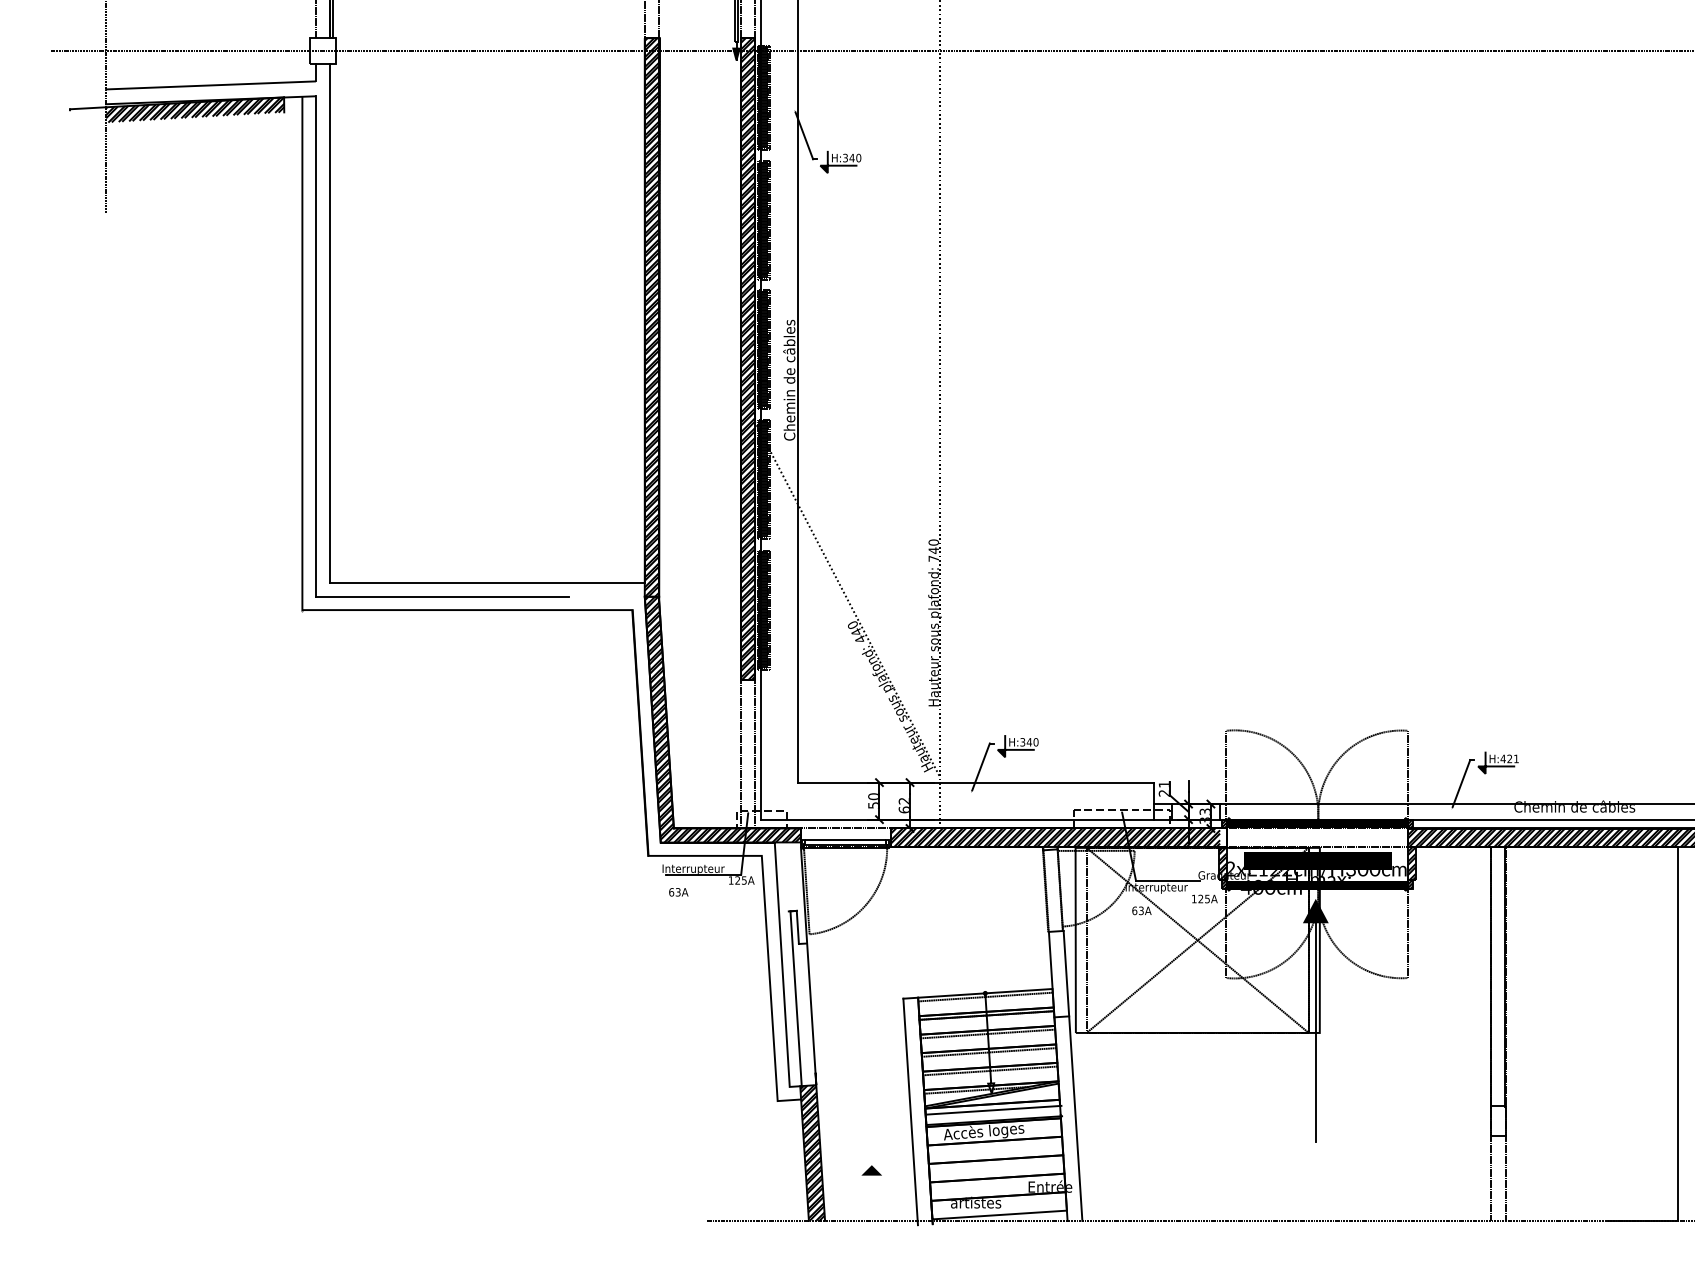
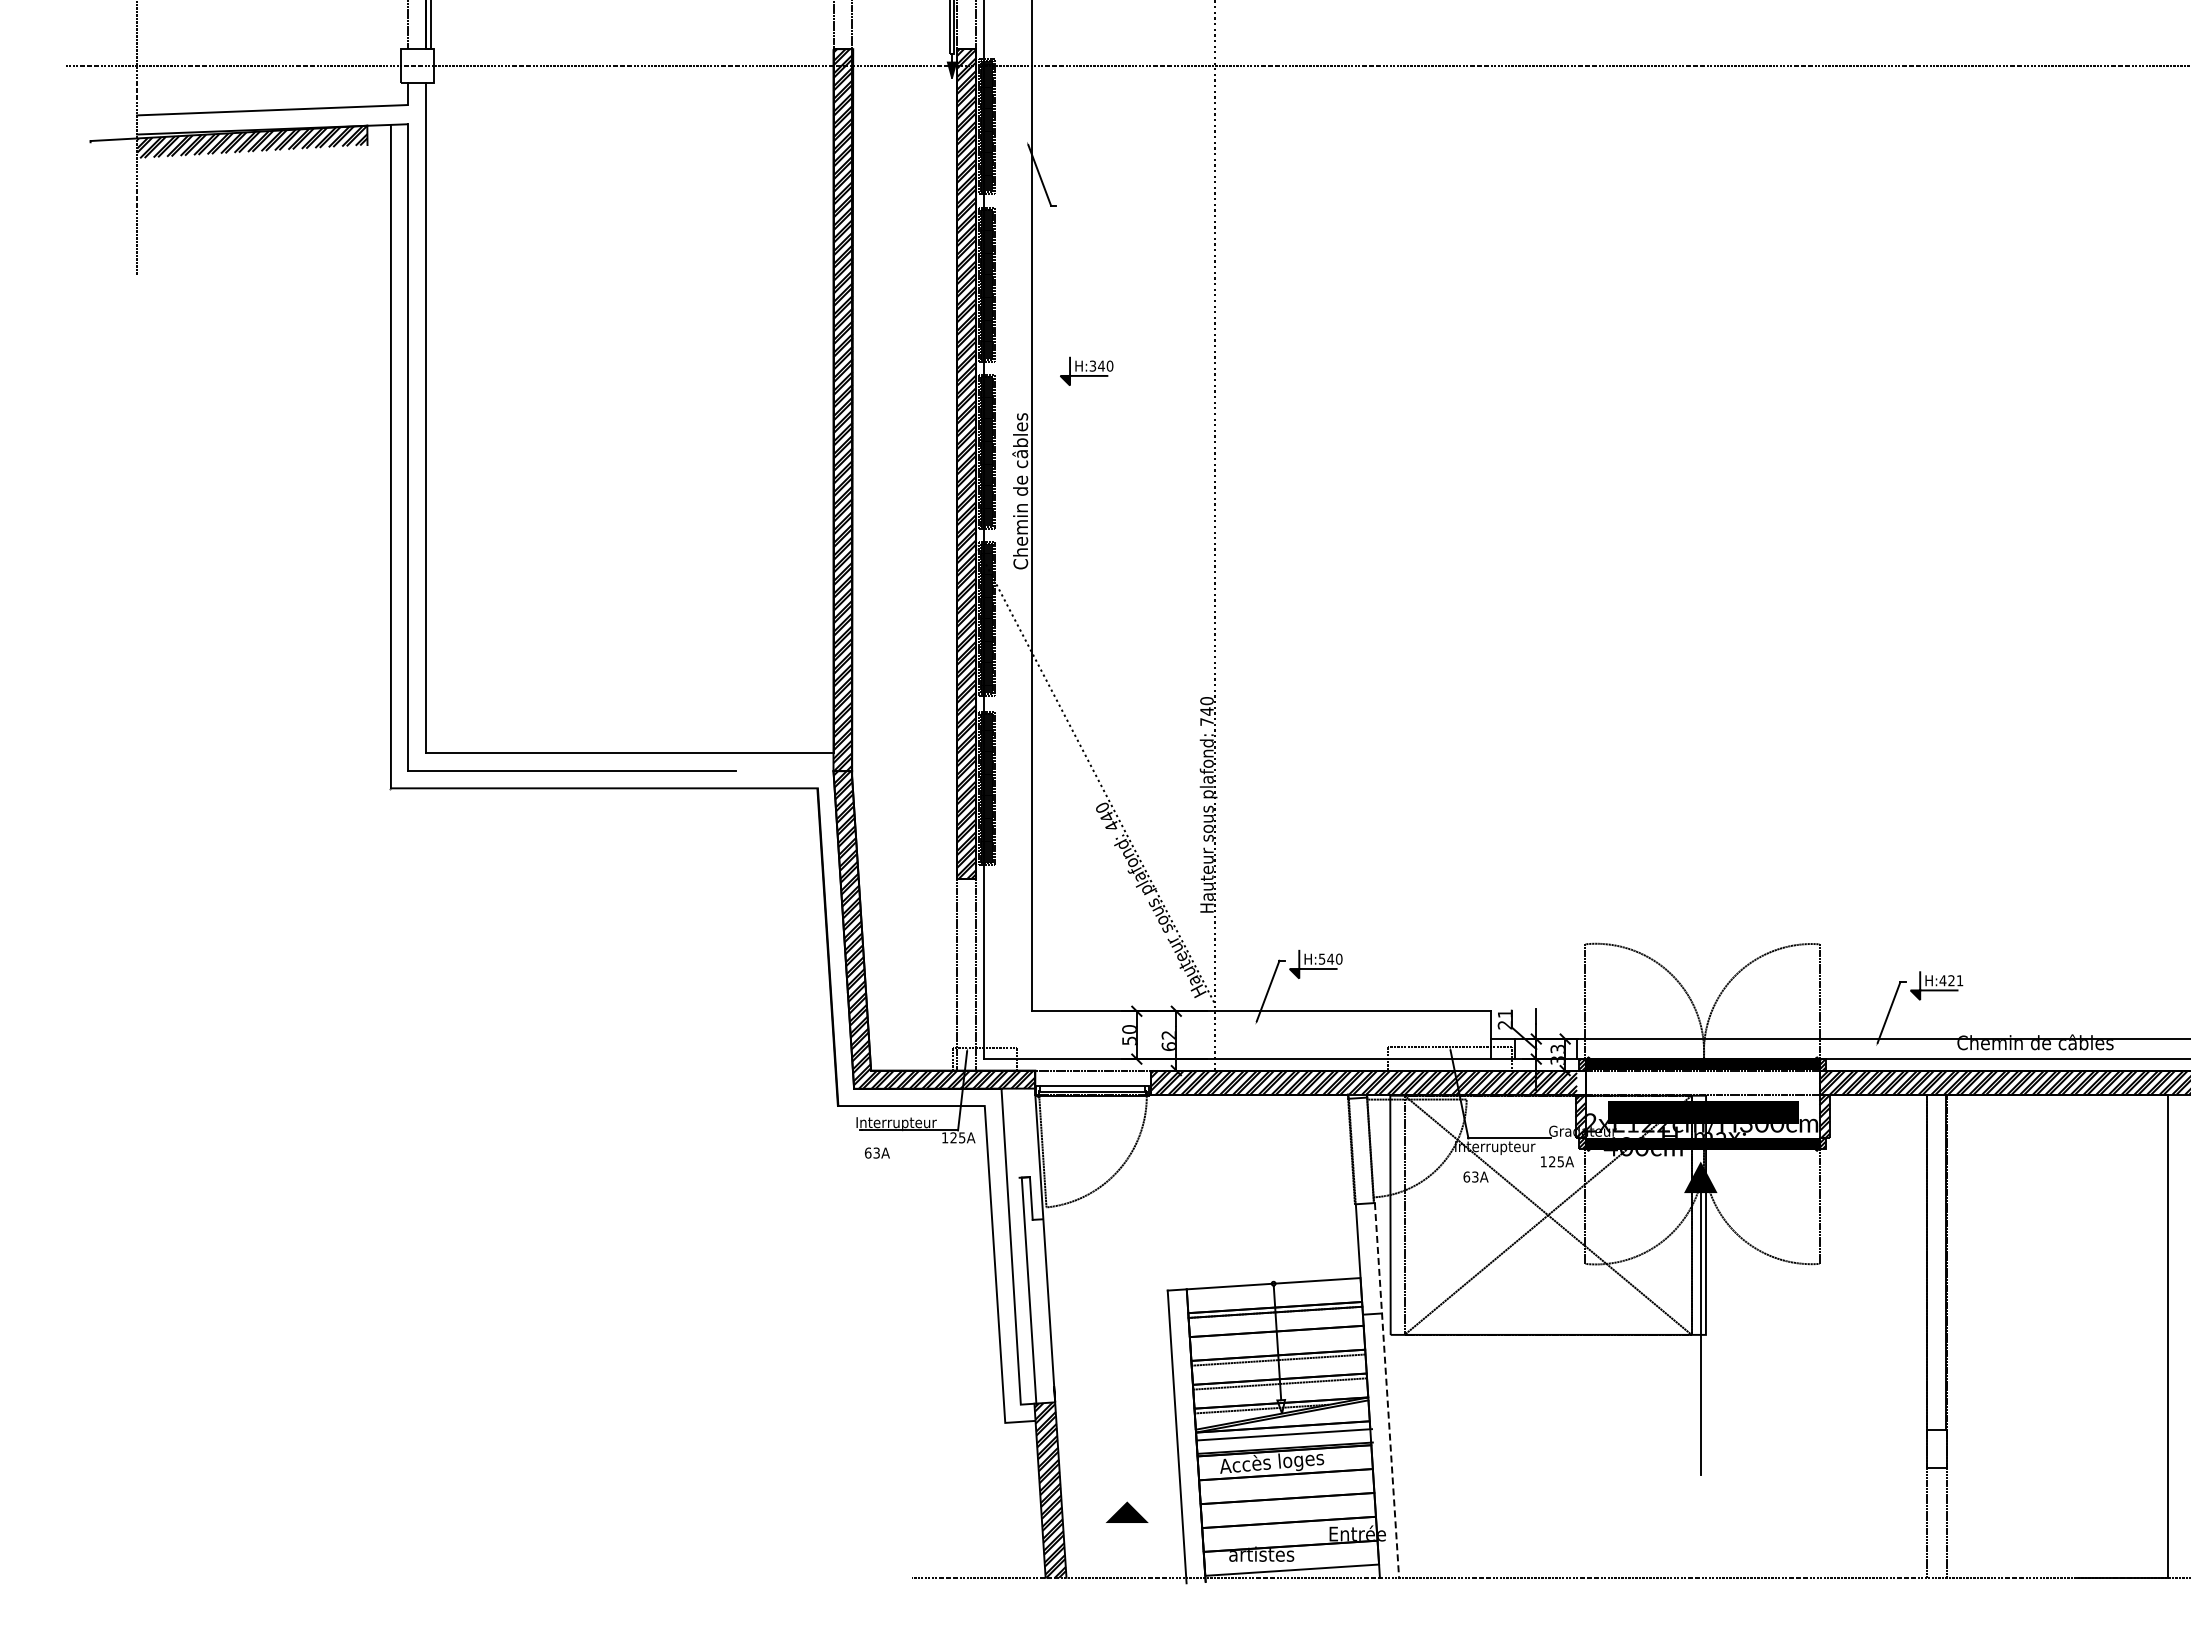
part: (840, 161) -> (1086, 370), moved
text: (1023, 741) -> (1322, 958), H:340 -> H:540
line: (985, 997) -> (1273, 1288), removed
line: (987, 1033) -> (1276, 1335), removed
line: (1072, 1075) -> (1386, 1390), solid -> dashed
part: (871, 1170) -> (1126, 1512), size x1.6

